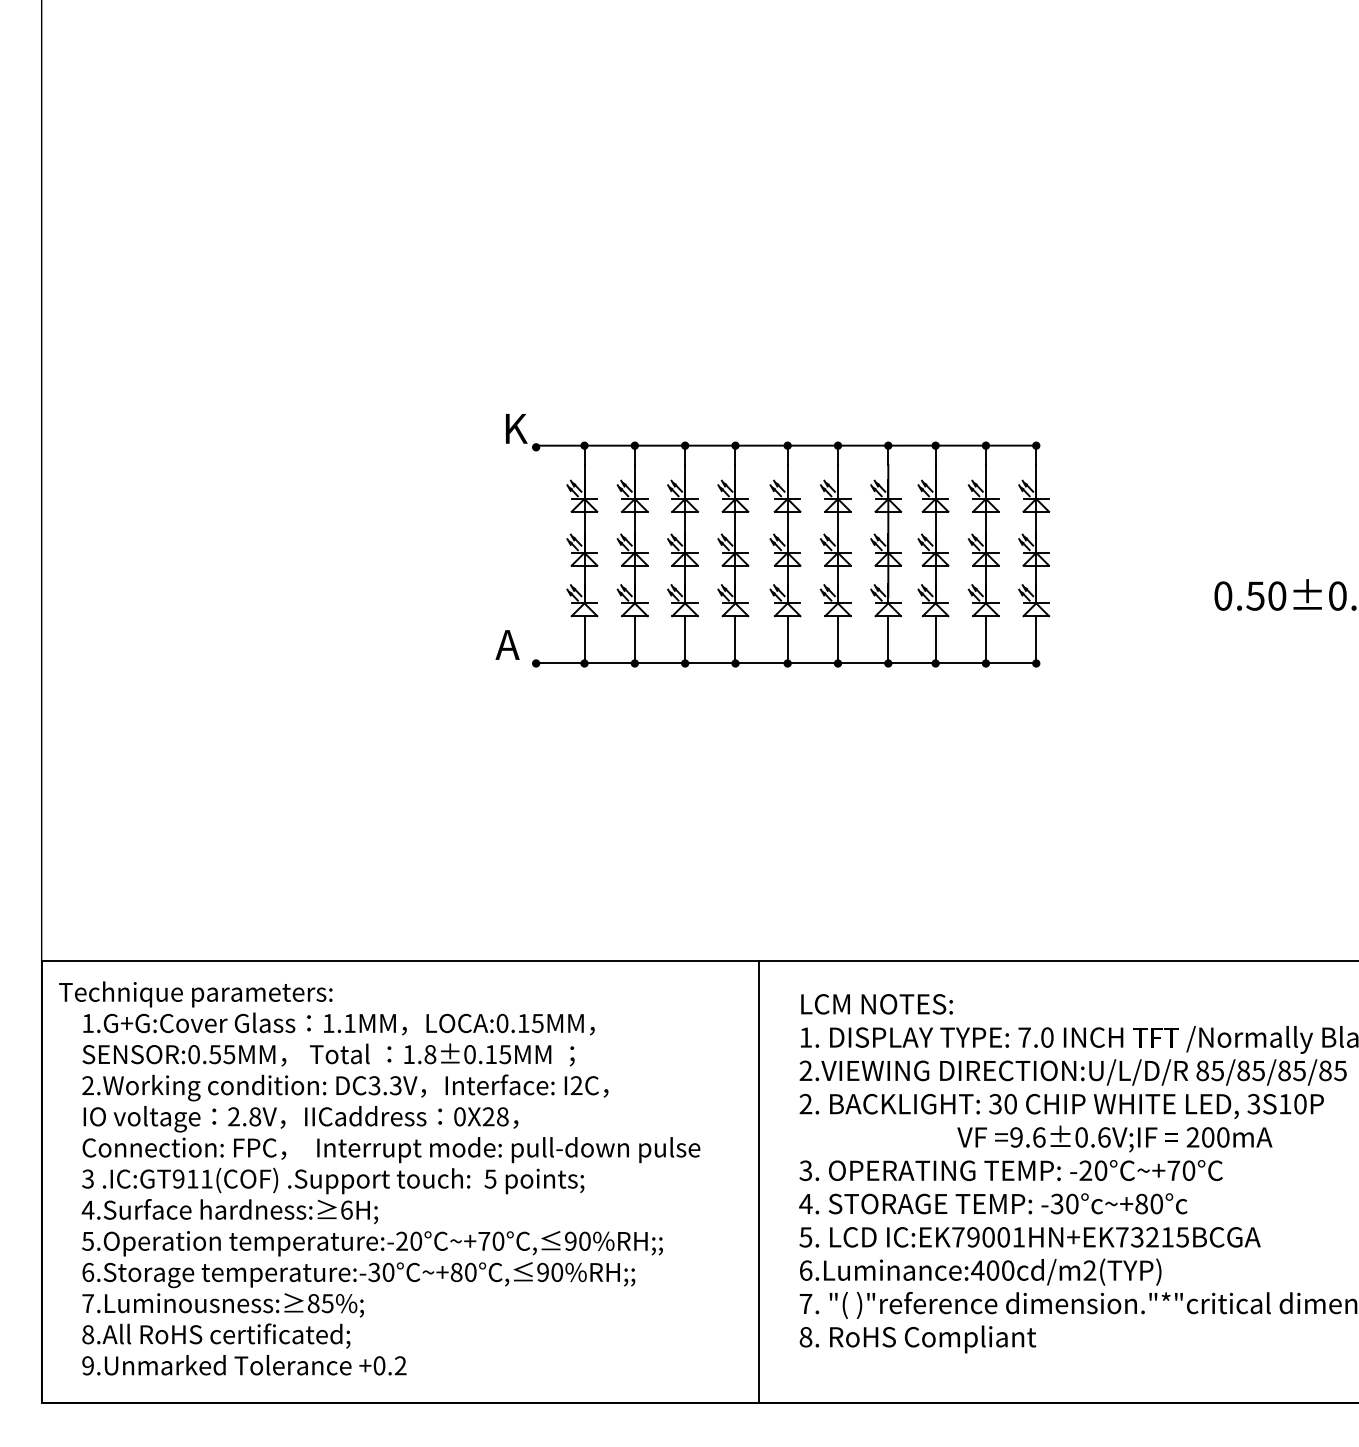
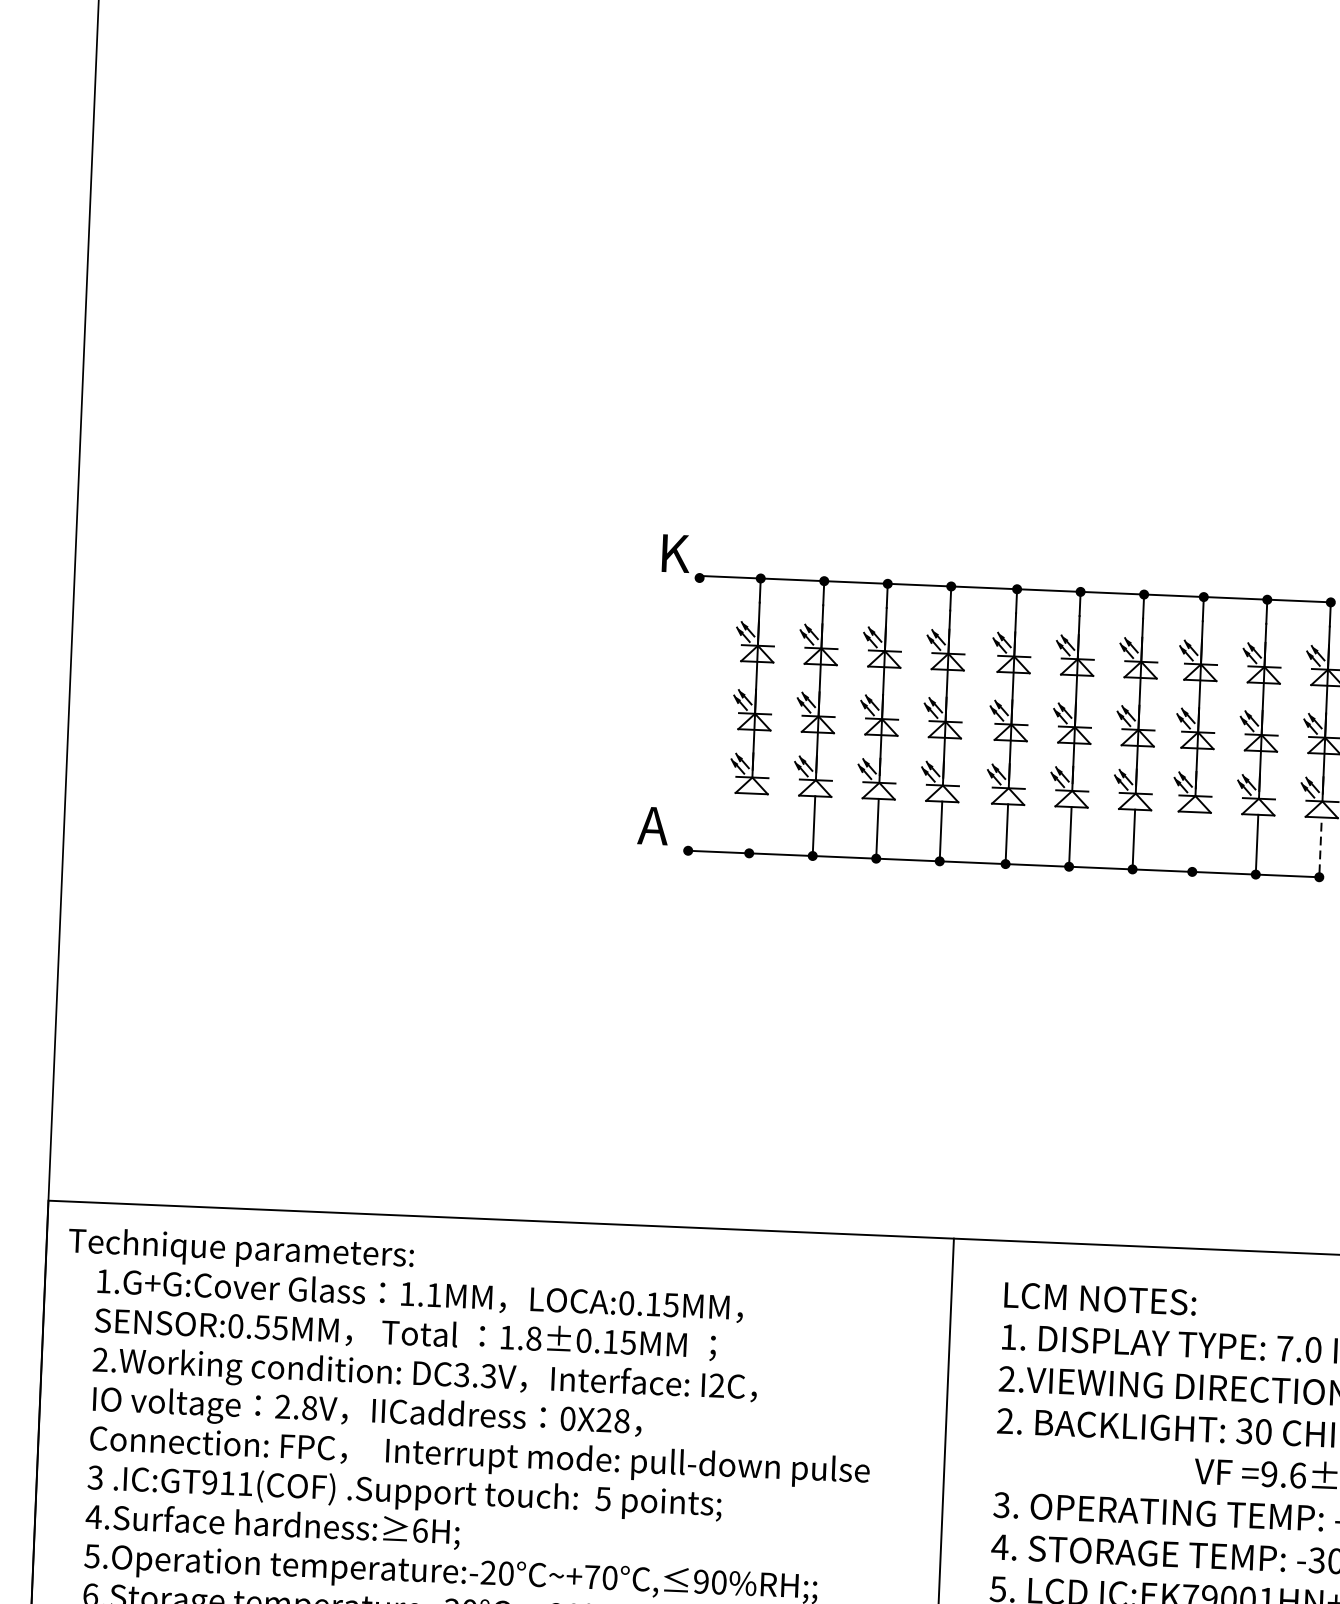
line: (1036, 637) -> (1320, 844), solid -> dashed
line: (584, 638) -> (750, 821), removed
line: (935, 638) -> (1193, 840), removed

